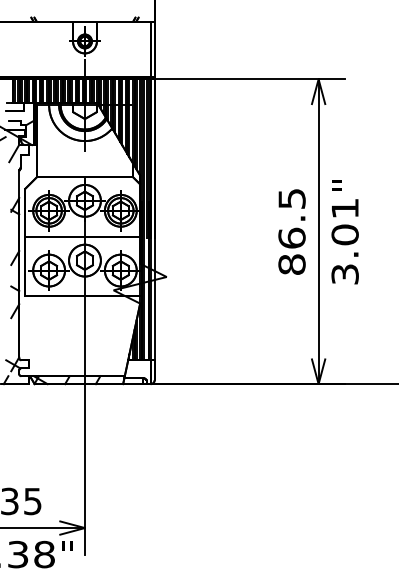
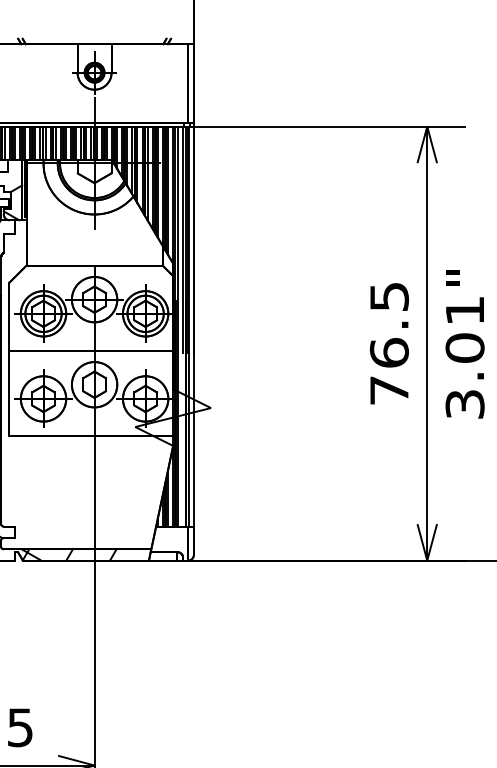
text: (291, 264) -> (388, 390), 86.5 -> 76.5

